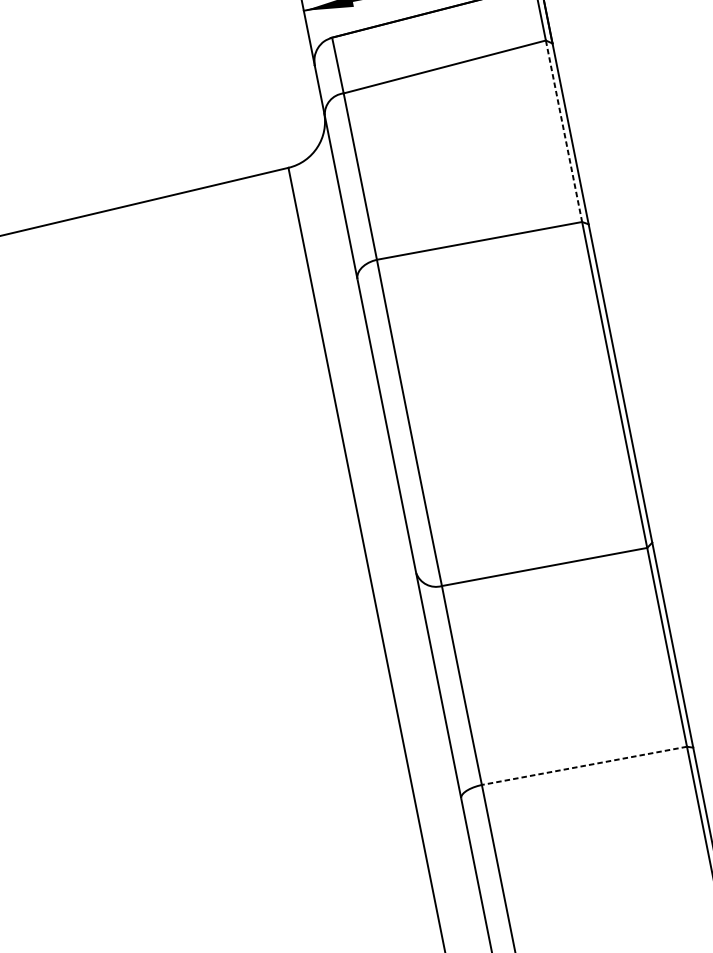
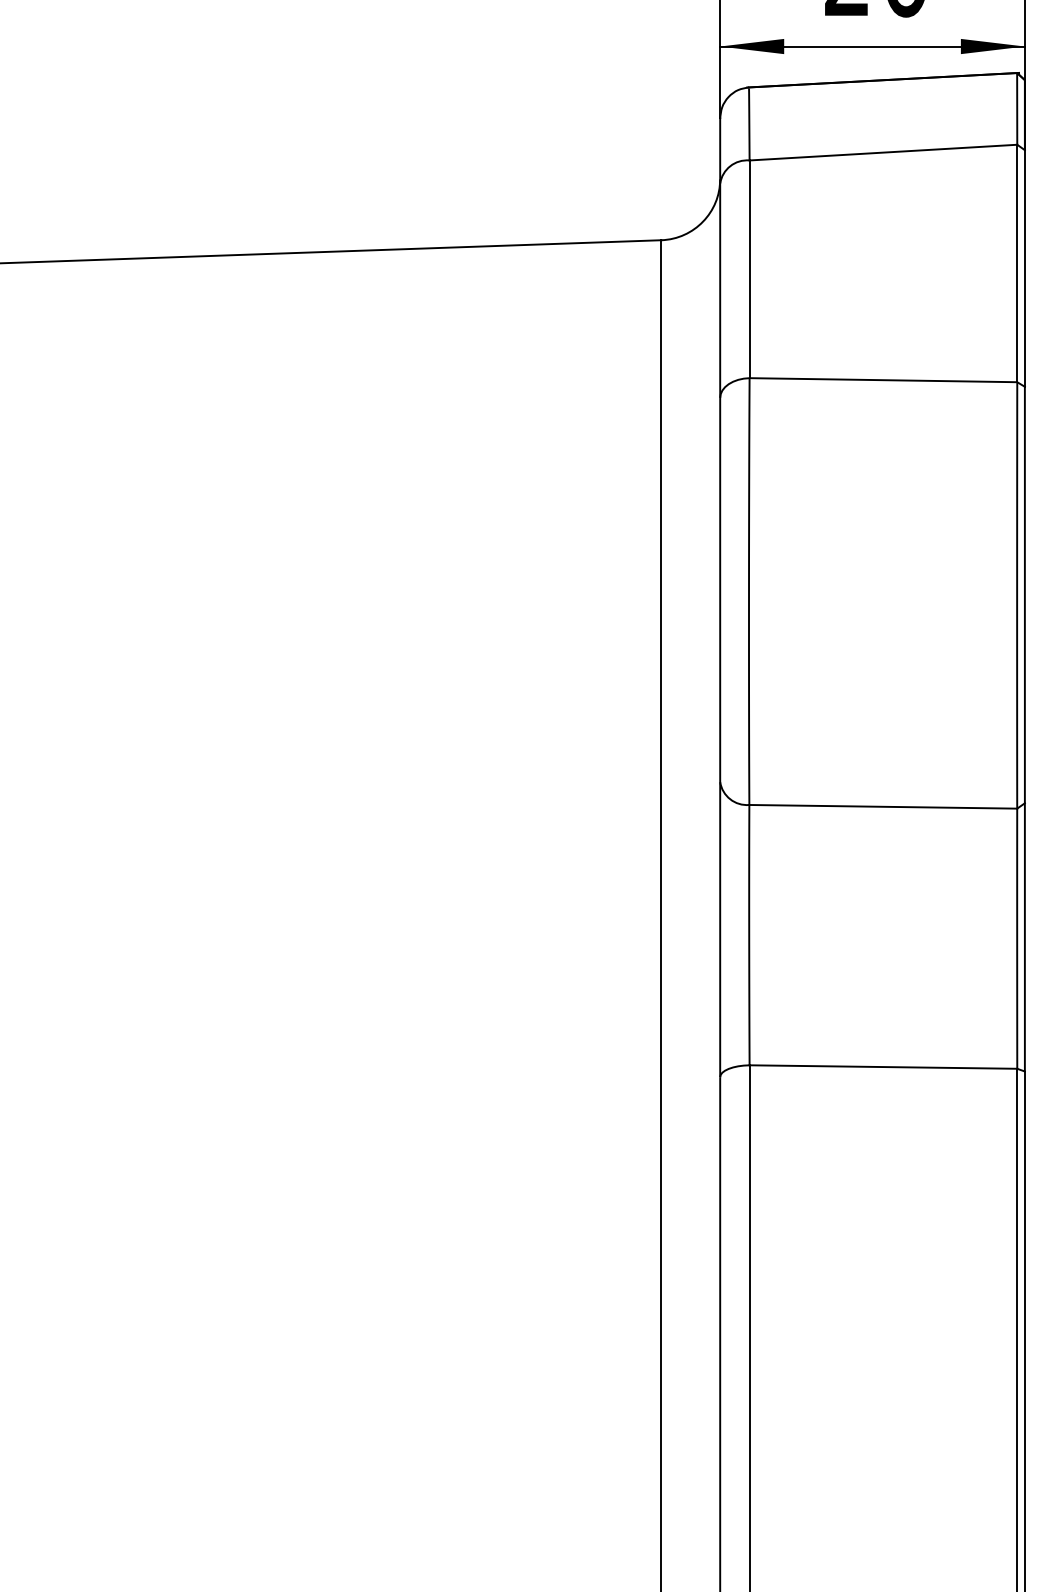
line: (564, 131) -> (1017, 263), dashed -> solid
line: (584, 766) -> (883, 1067), dashed -> solid

